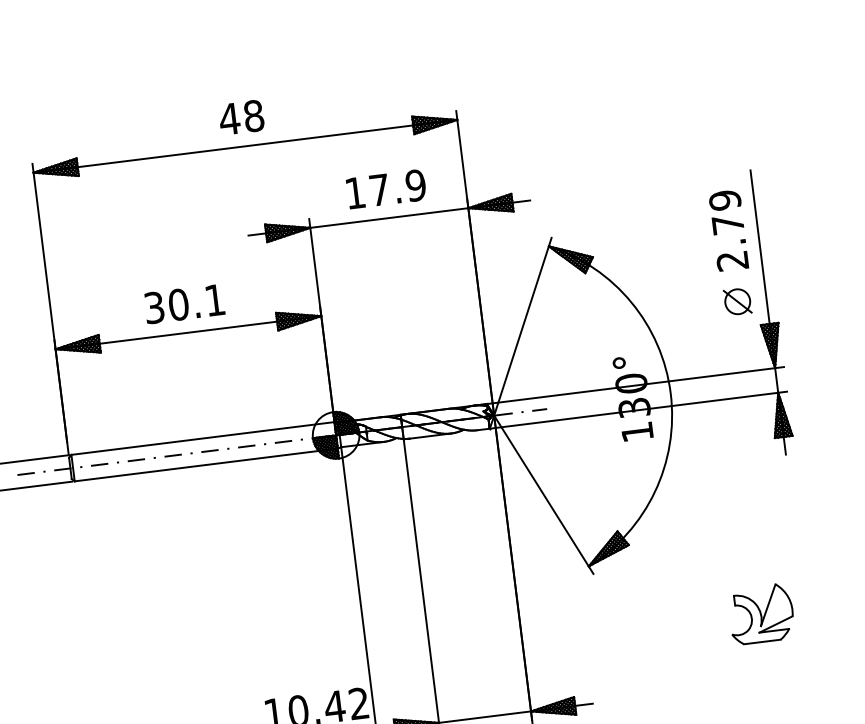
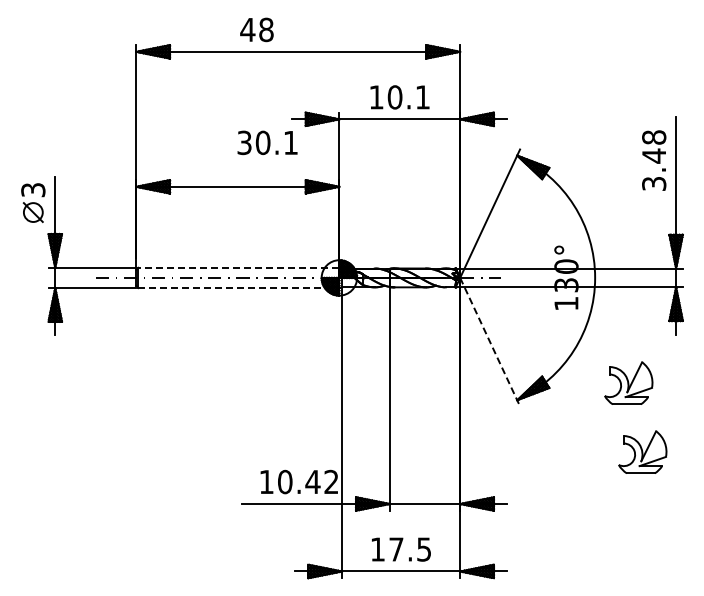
text: (240, 117) -> (256, 29), moved
text: (397, 188) -> (408, 97), 17.9 -> 10.1
text: (729, 230) -> (654, 160), 2.79 -> 3.48
part: (736, 301) -> (653, 214), removed
text: (184, 303) -> (267, 142), moved
line: (202, 438) -> (238, 267), solid -> dashed
line: (205, 465) -> (238, 288), solid -> dashed
line: (544, 495) -> (490, 342), solid -> dashed
part: (731, 525) -> (628, 382), added

